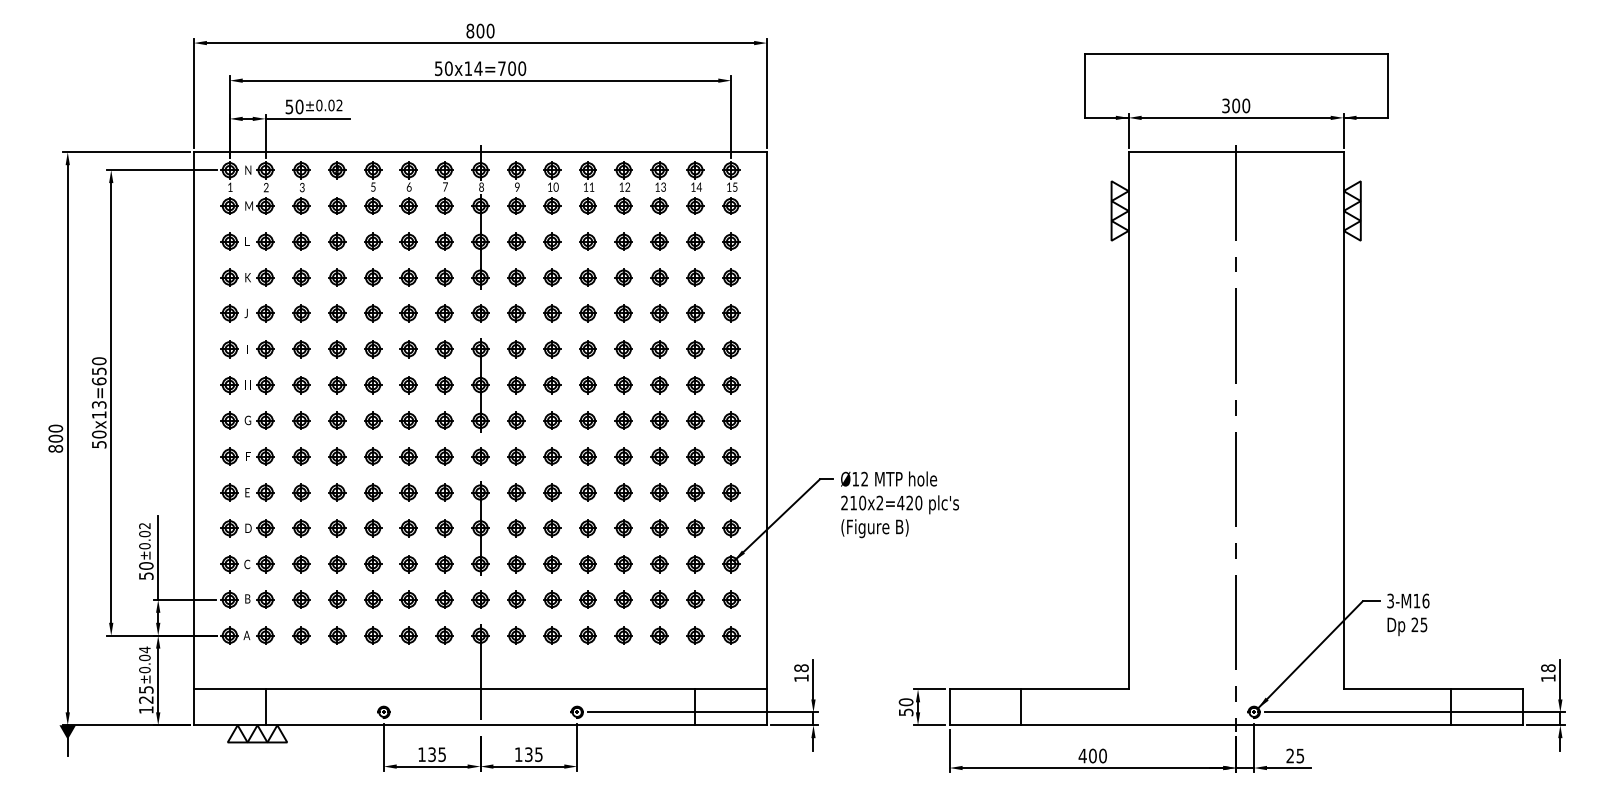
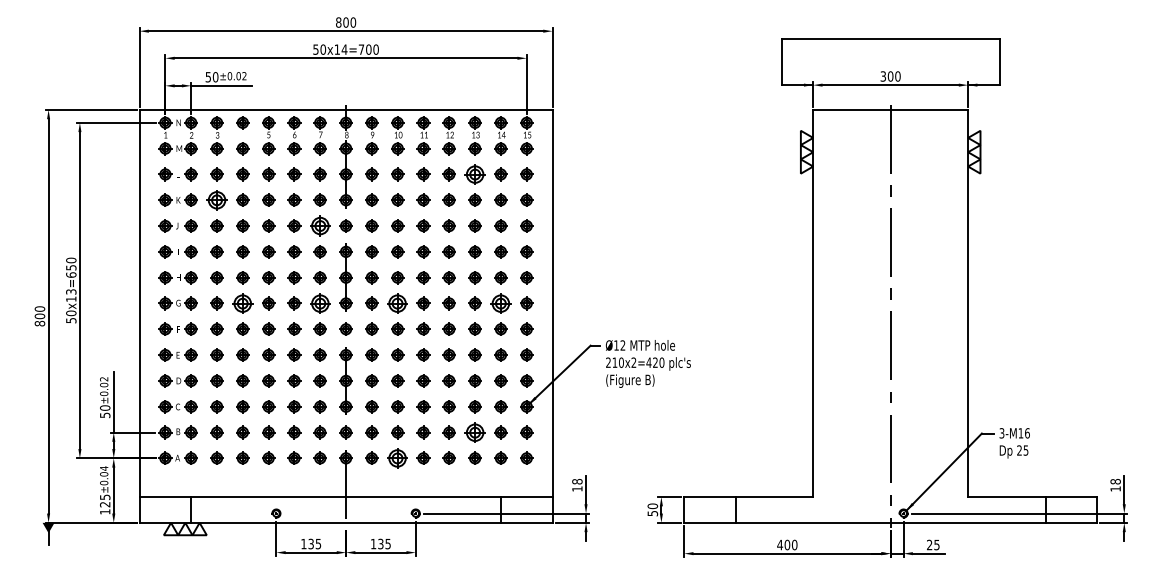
part: (659, 241) -> (475, 174), size x1.6
part: (301, 277) -> (217, 200), size x1.6
part: (444, 313) -> (320, 226), size x1.6
part: (337, 420) -> (242, 303), size x1.6
part: (444, 420) -> (320, 303), size x1.6
part: (552, 420) -> (397, 303), size x1.6
part: (695, 420) -> (501, 303), size x1.6
part: (659, 599) -> (475, 432), size x1.6
part: (552, 635) -> (397, 458), size x1.6

